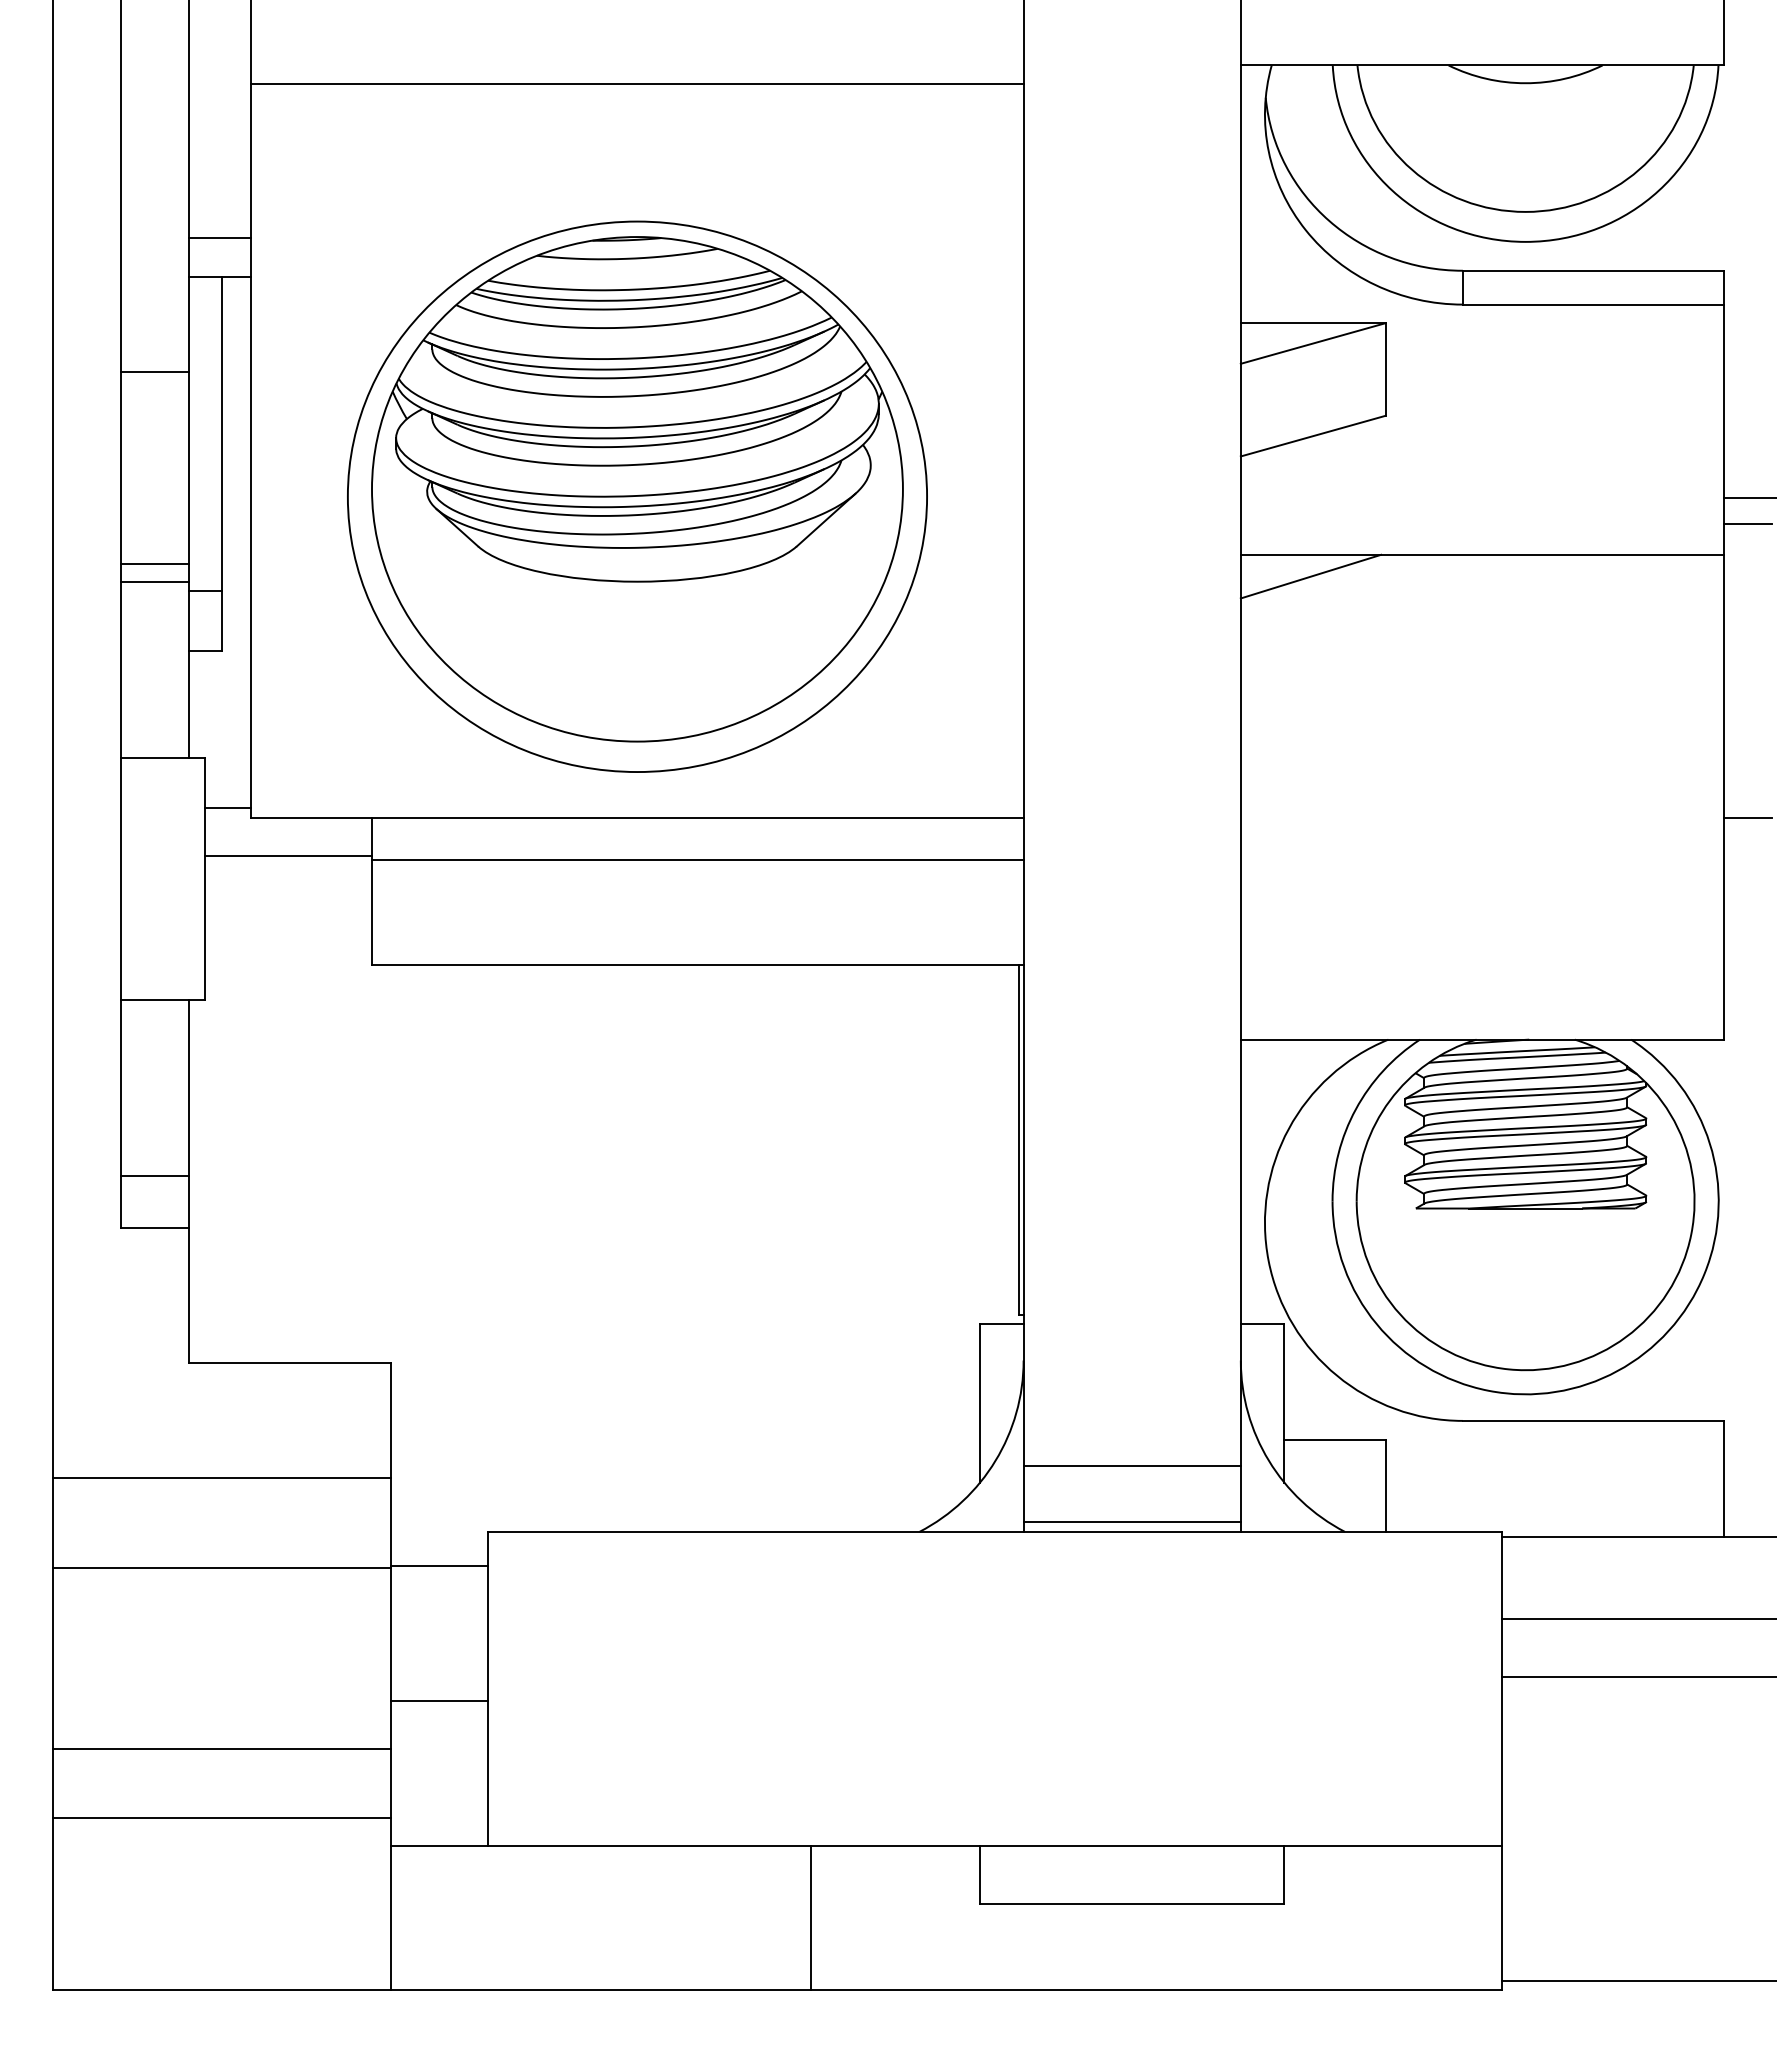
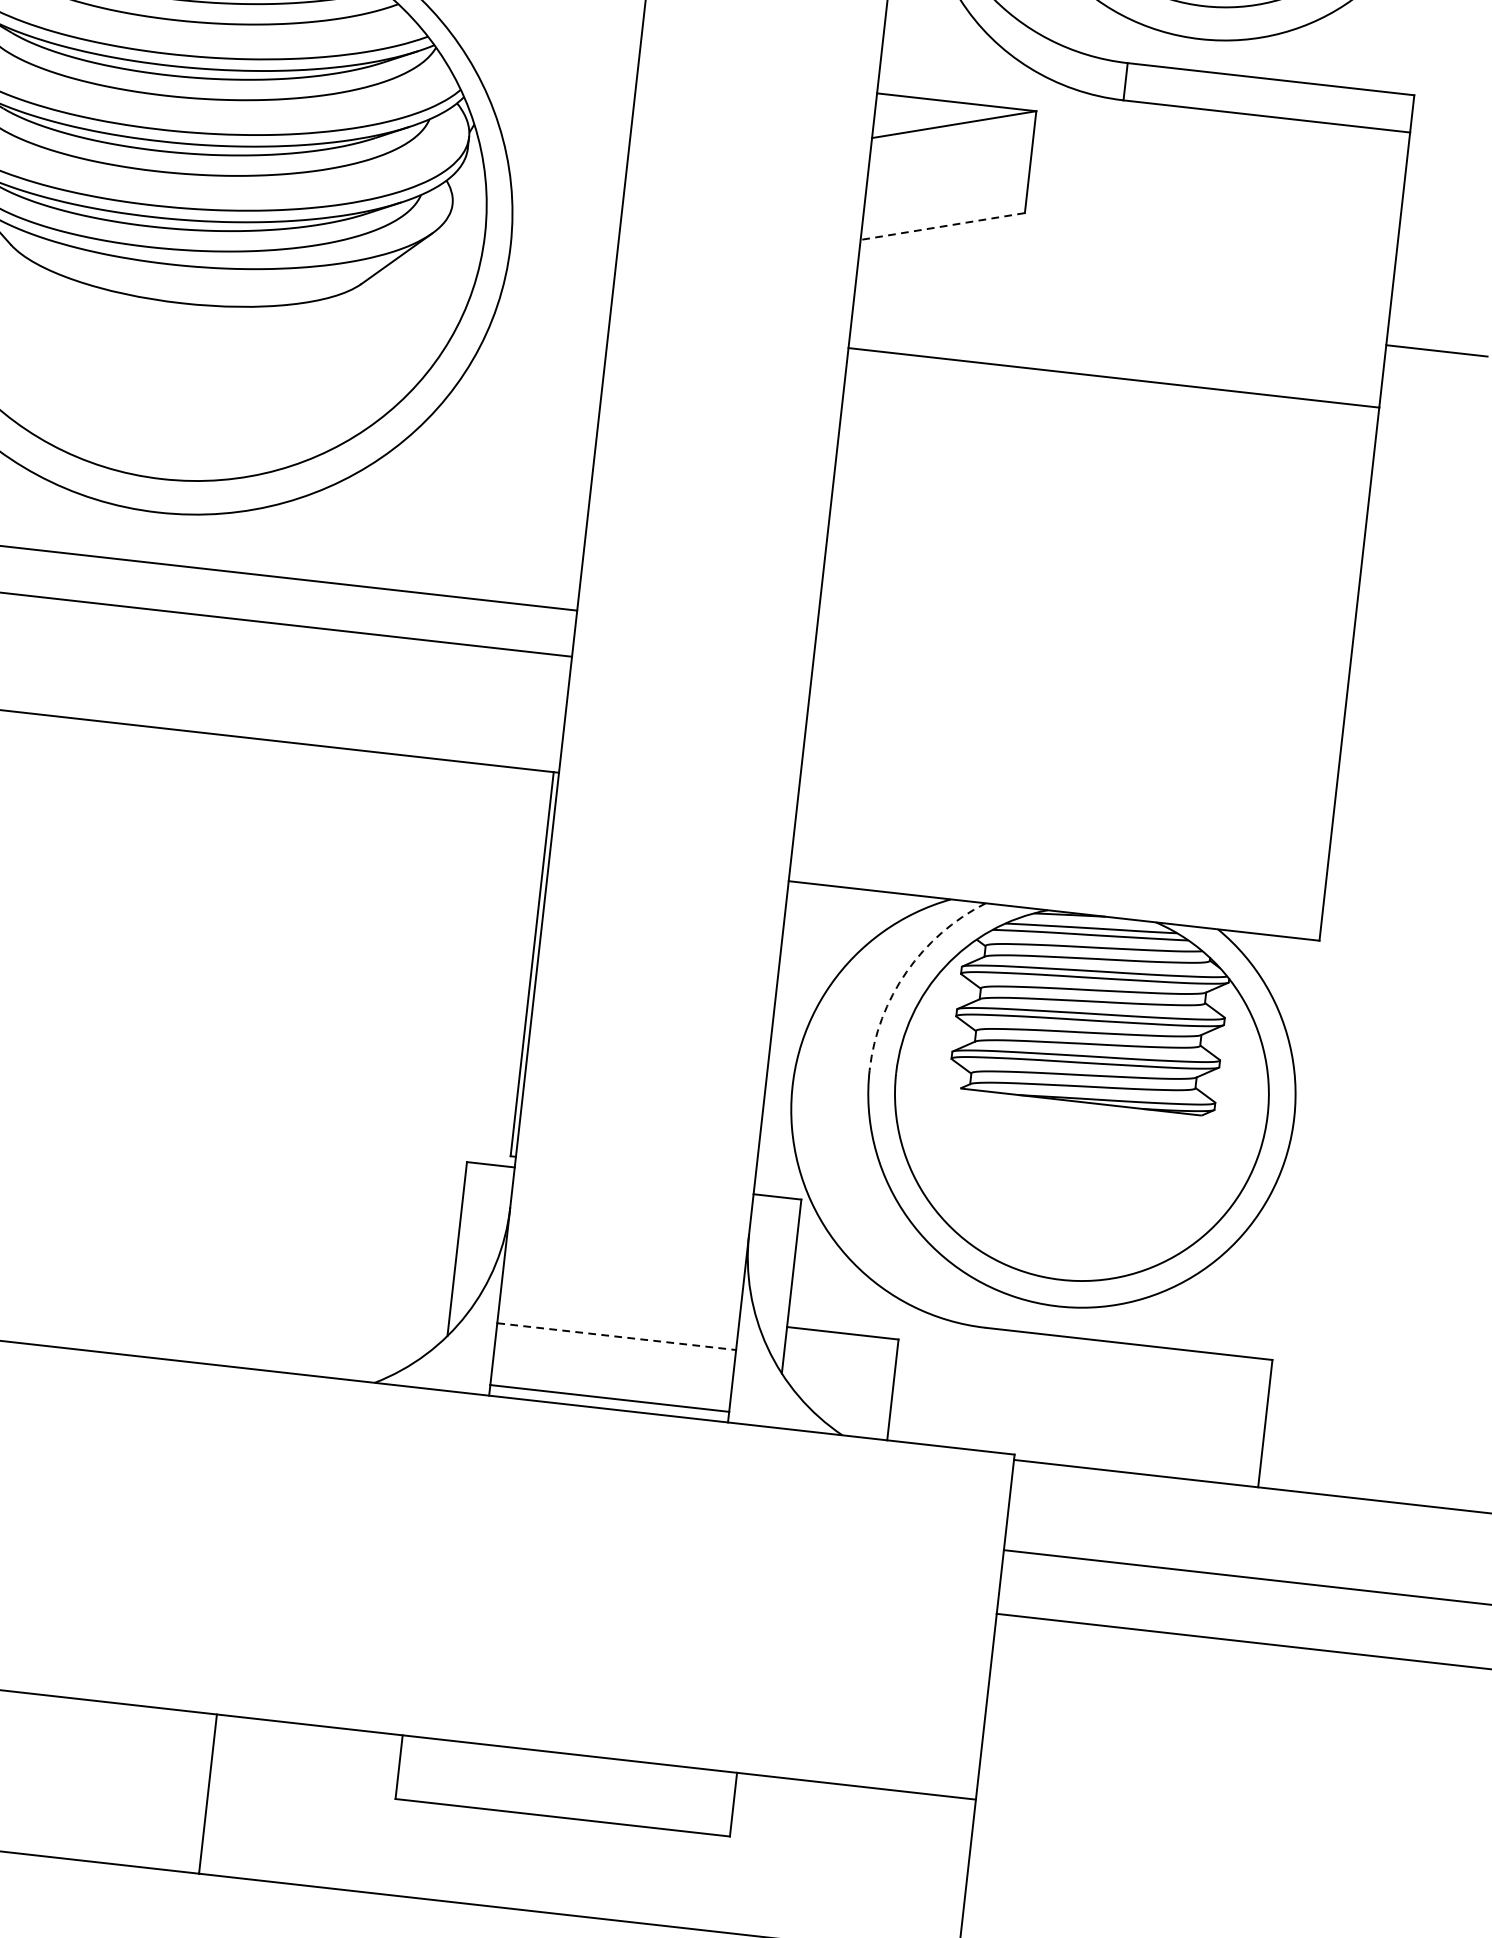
line: (1312, 436) -> (941, 226), solid -> dashed
line: (1747, 524) -> (1409, 377), removed
line: (1310, 576) -> (922, 380), removed
line: (1747, 817) -> (1373, 699), removed
arc: (1355, 1109) -> (906, 972), solid -> dashed
line: (1132, 1465) -> (617, 1336), solid -> dashed

